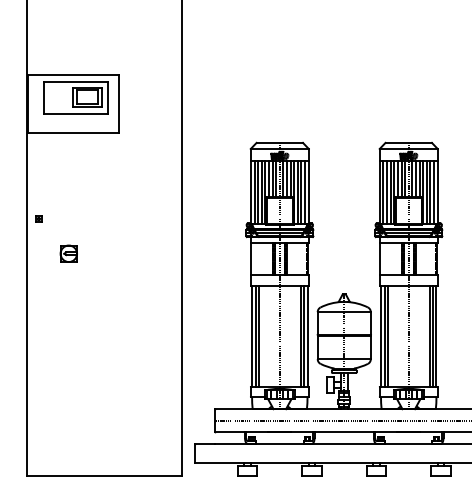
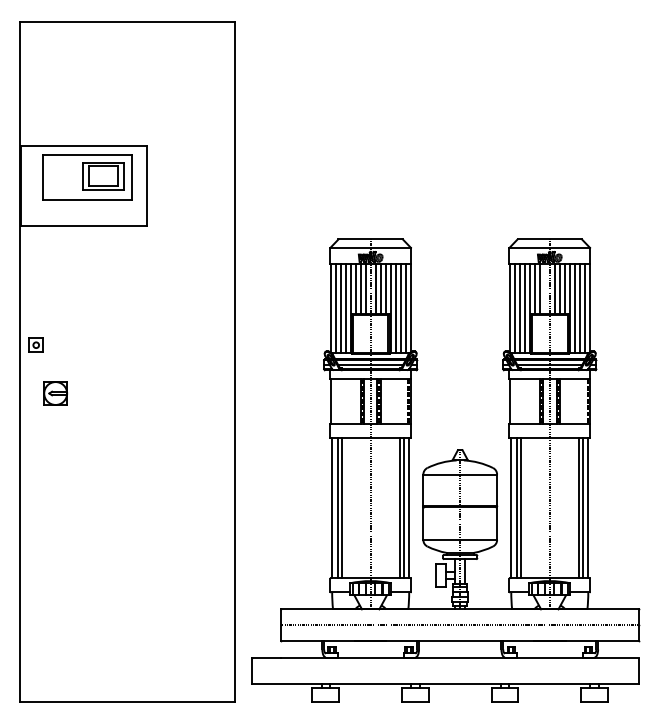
line: (404, 178) -> (544, 289), removed
part: (38, 219) -> (35, 345), size x1.6
part: (68, 253) -> (55, 393), moved

